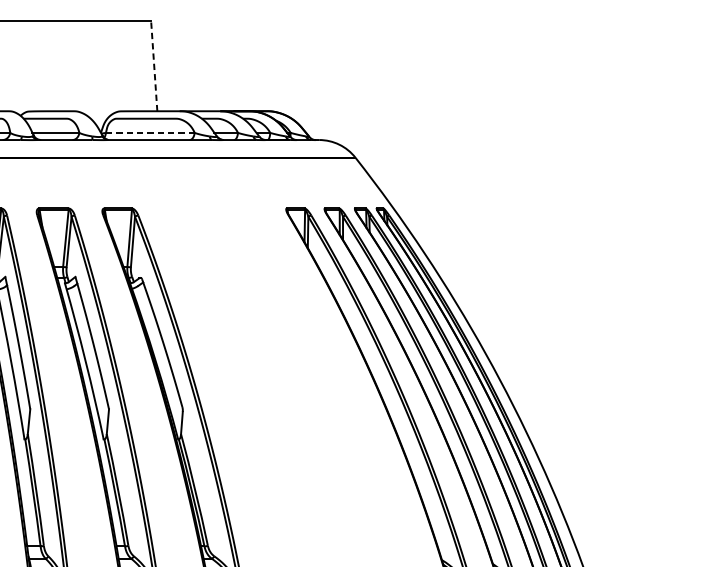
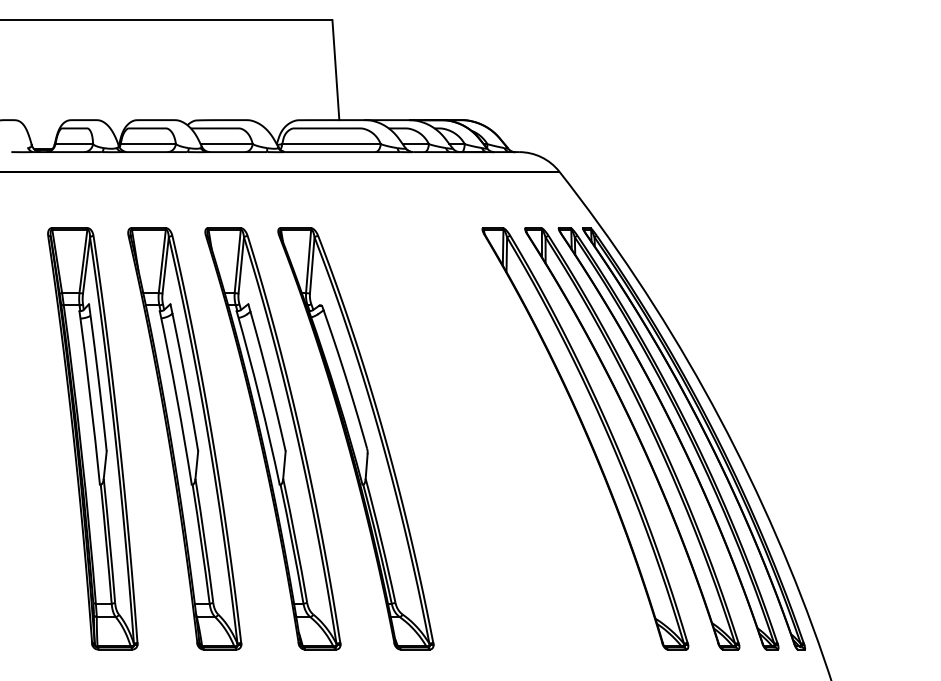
line: (153, 65) -> (335, 69), dashed -> solid
line: (151, 133) -> (332, 144), dashed -> solid

